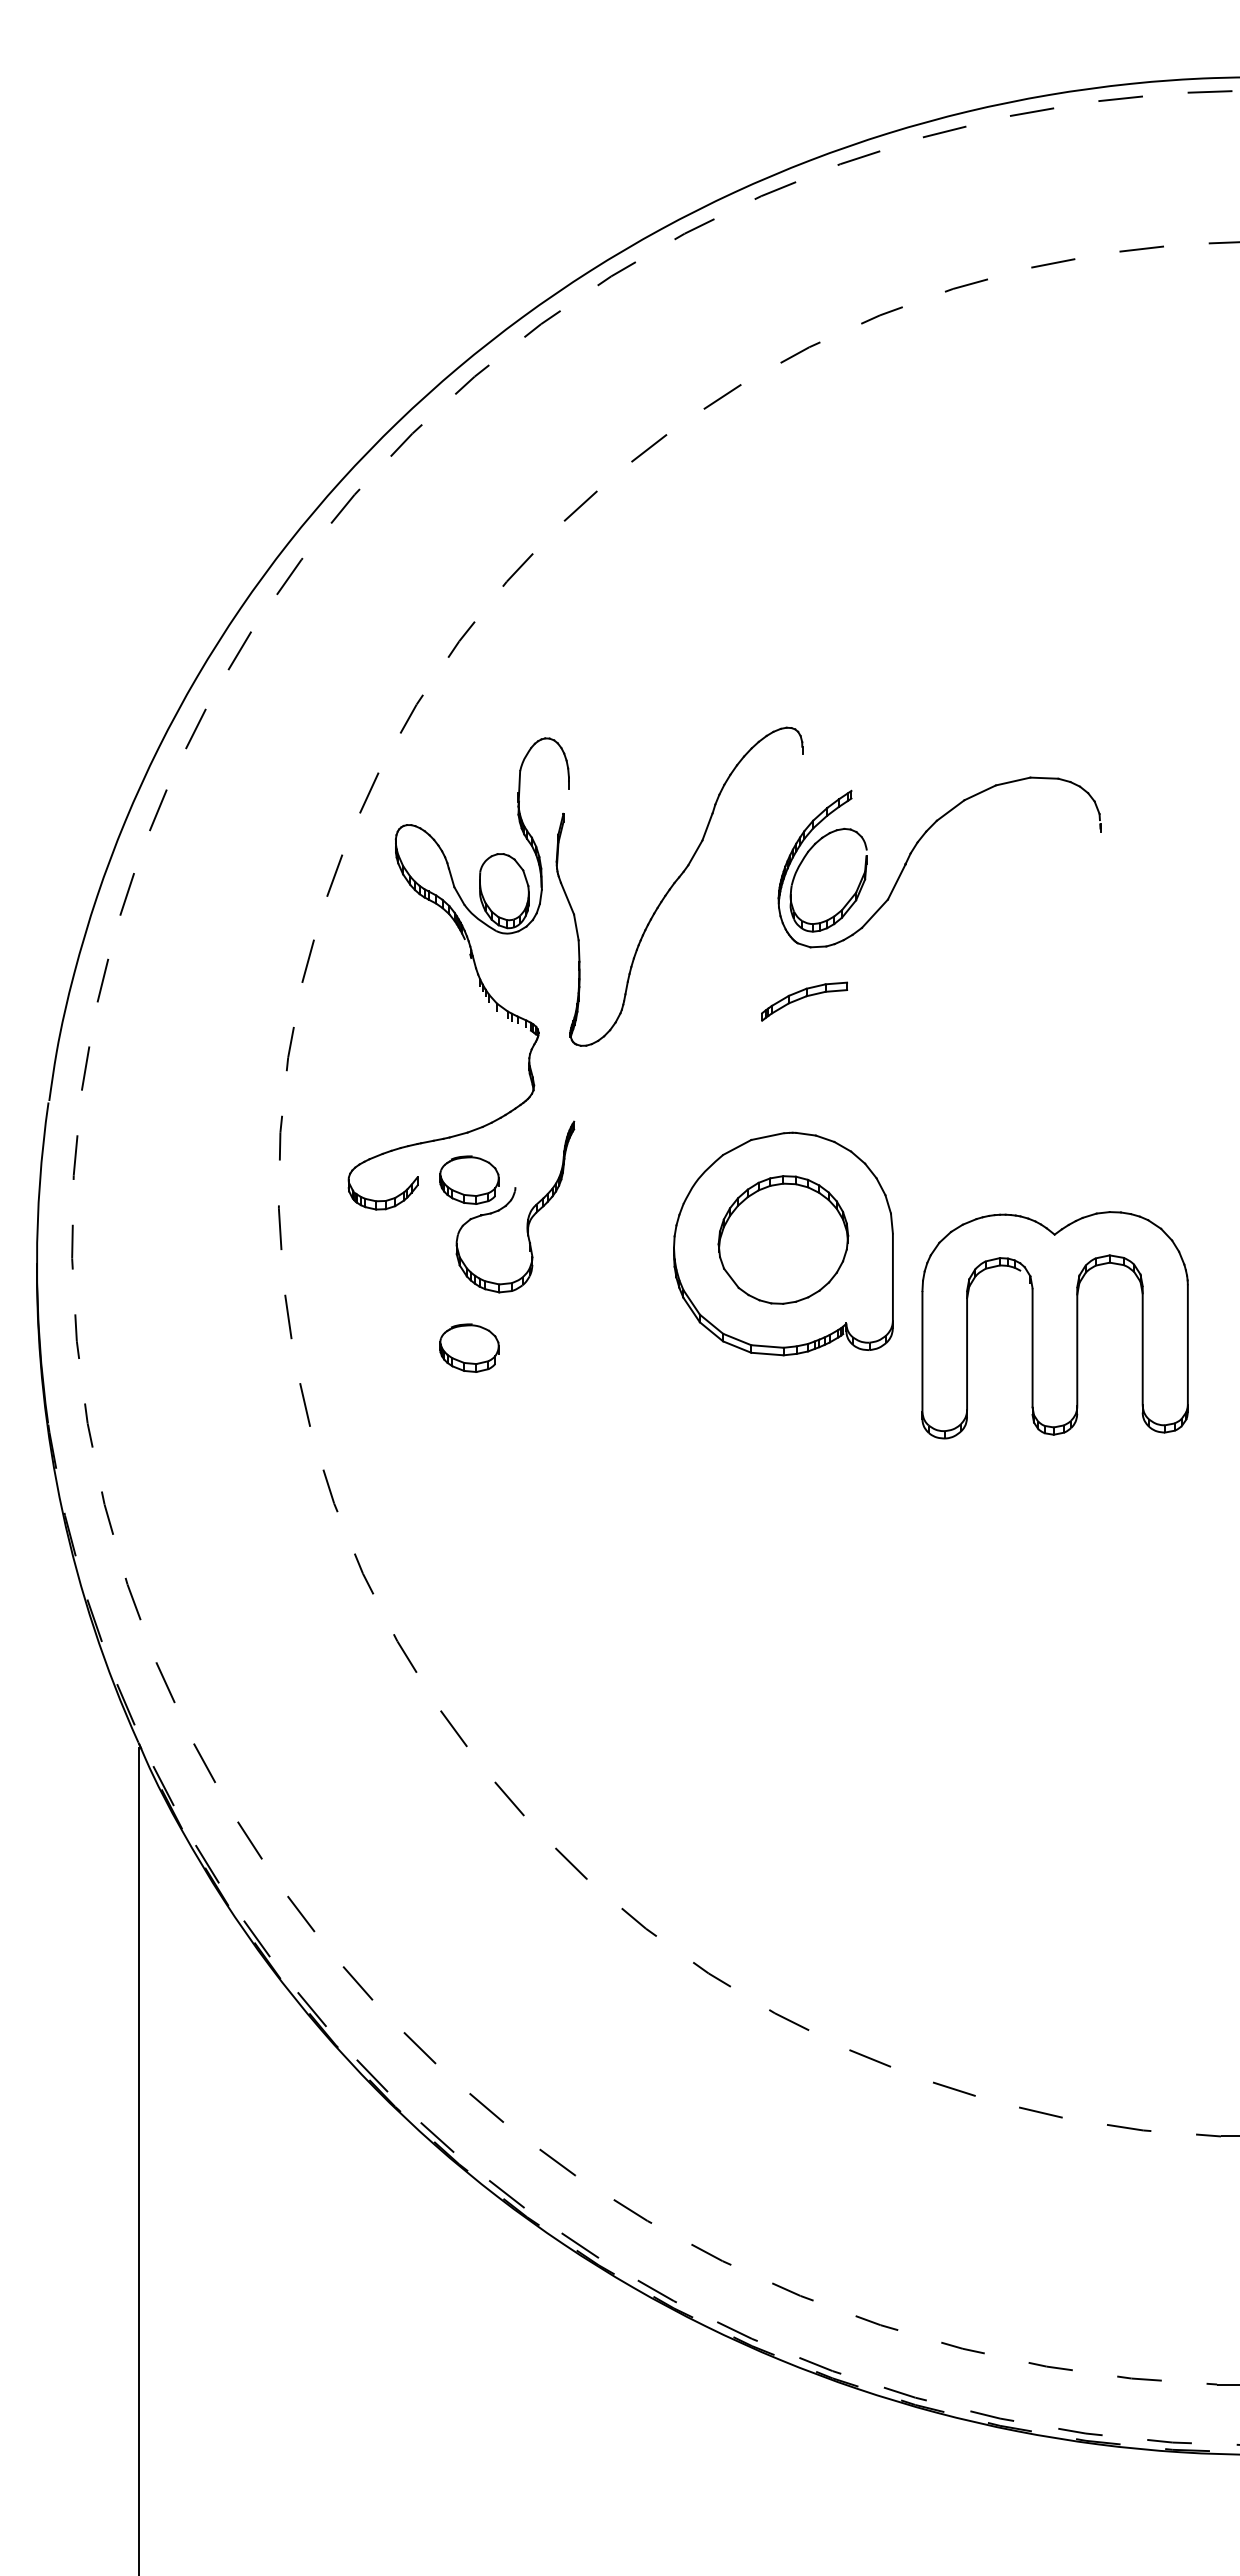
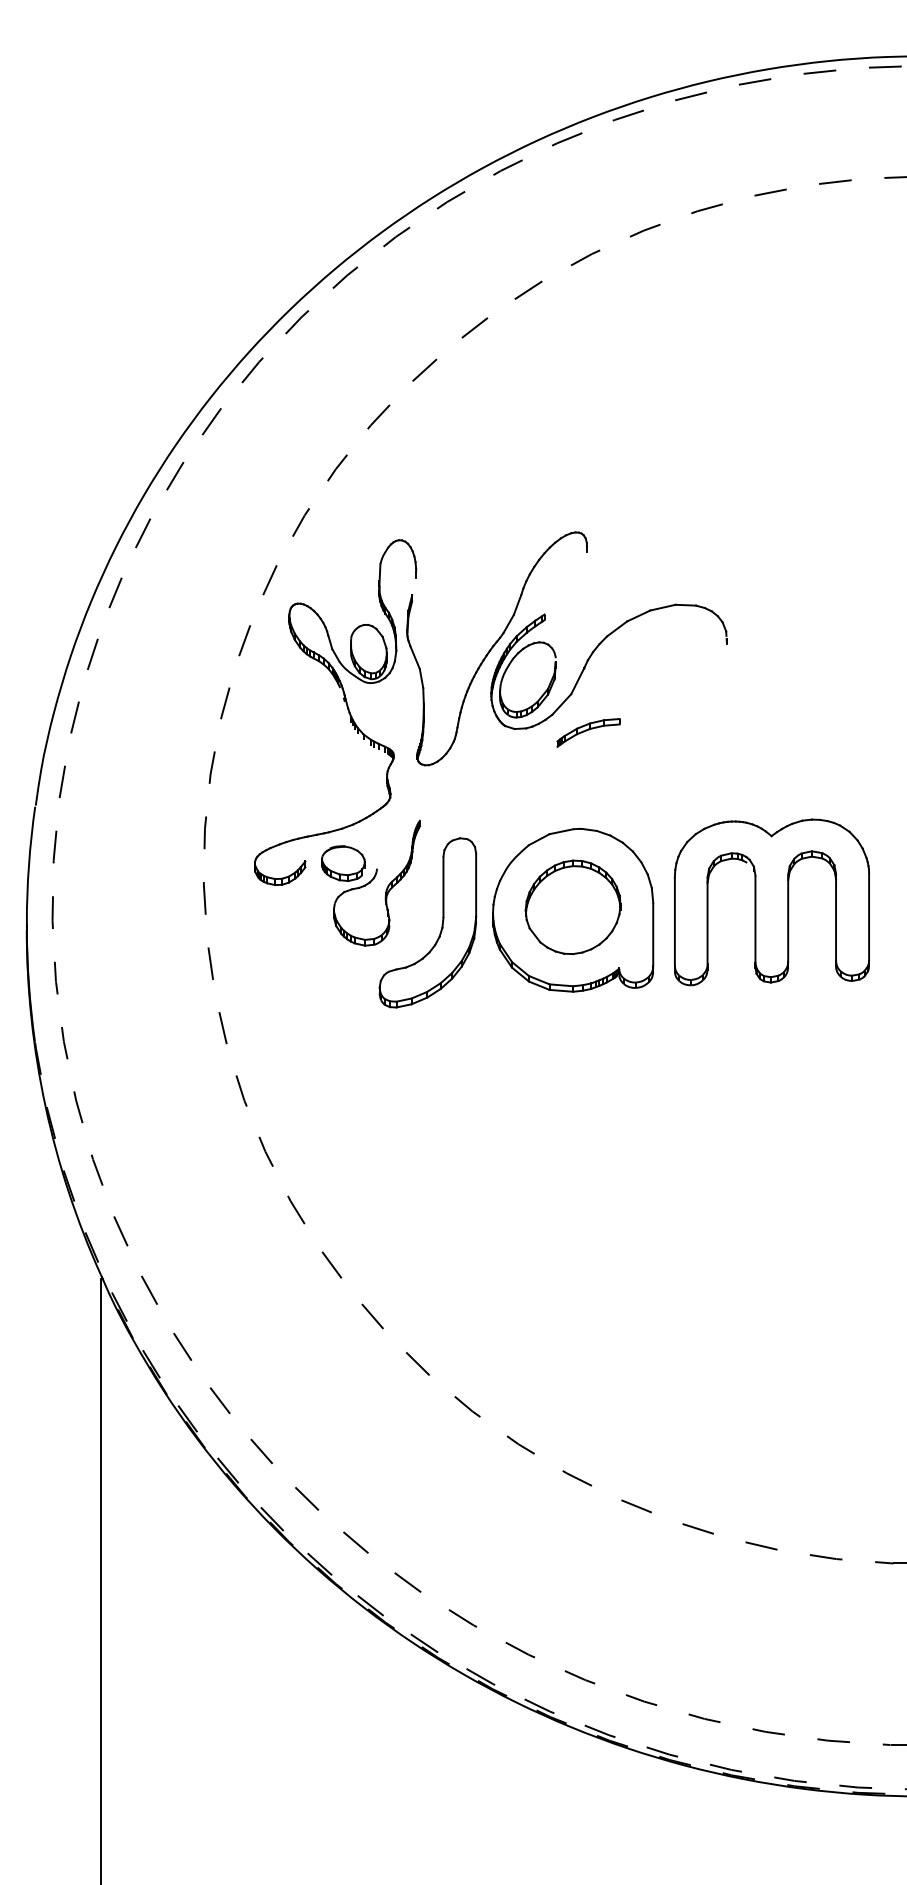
part: (916, 846) -> (592, 655), moved
part: (604, 1260) -> (442, 922), added
part: (1054, 1325) -> (771, 902), moved
part: (469, 1347) -> (343, 986), removed

